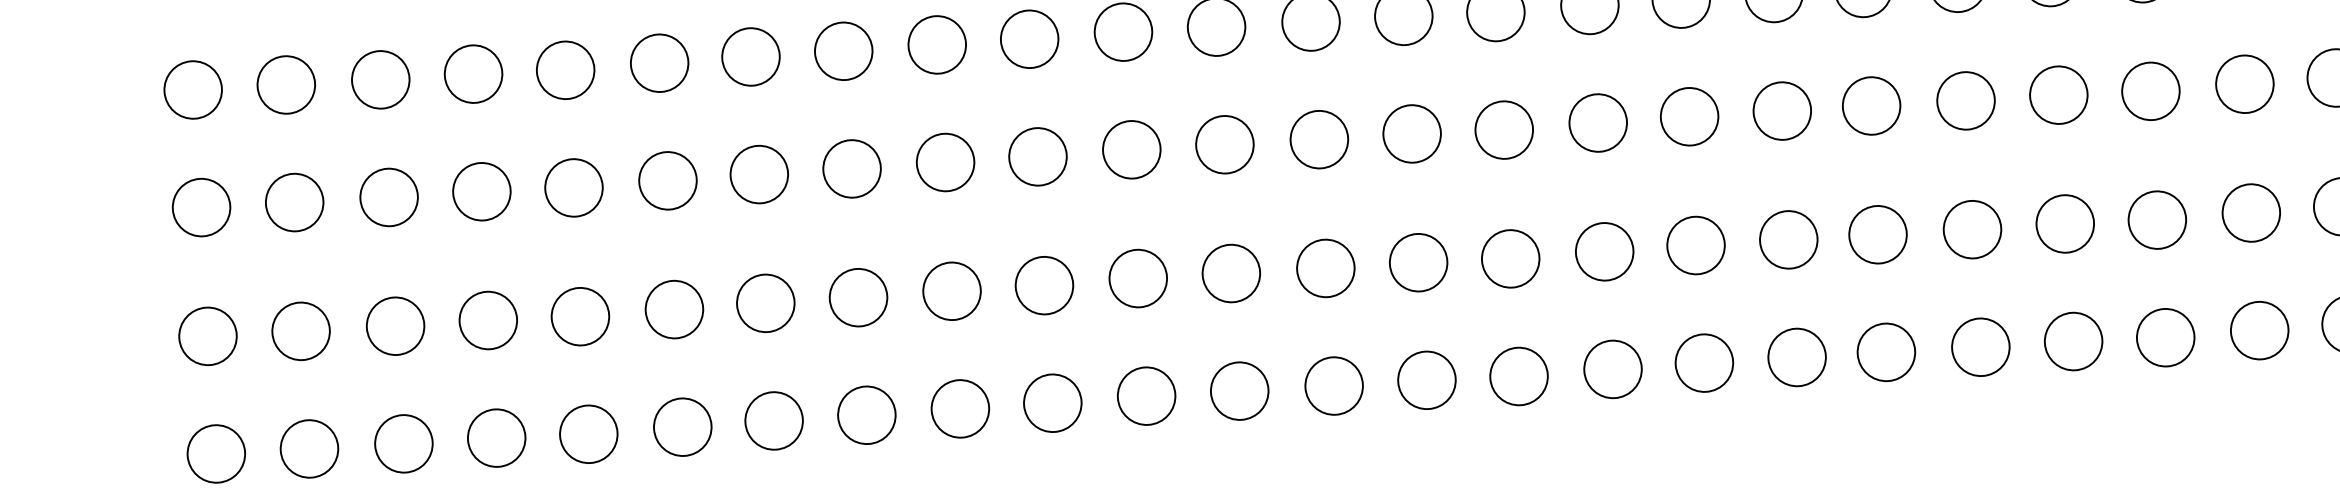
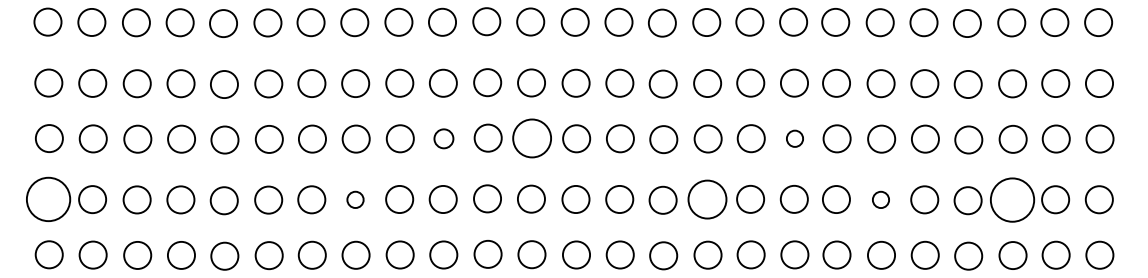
part: (1781, 110) -> (794, 138), size x0.6
part: (1223, 144) -> (531, 138), size x1.4
part: (1037, 156) -> (443, 138), size x0.7
part: (2251, 211) -> (1012, 199), size x1.6
part: (1971, 228) -> (880, 199), size x0.6
part: (1604, 251) -> (707, 199), size x1.4
part: (858, 297) -> (355, 199), size x0.6
part: (207, 334) -> (48, 198), size x1.6

